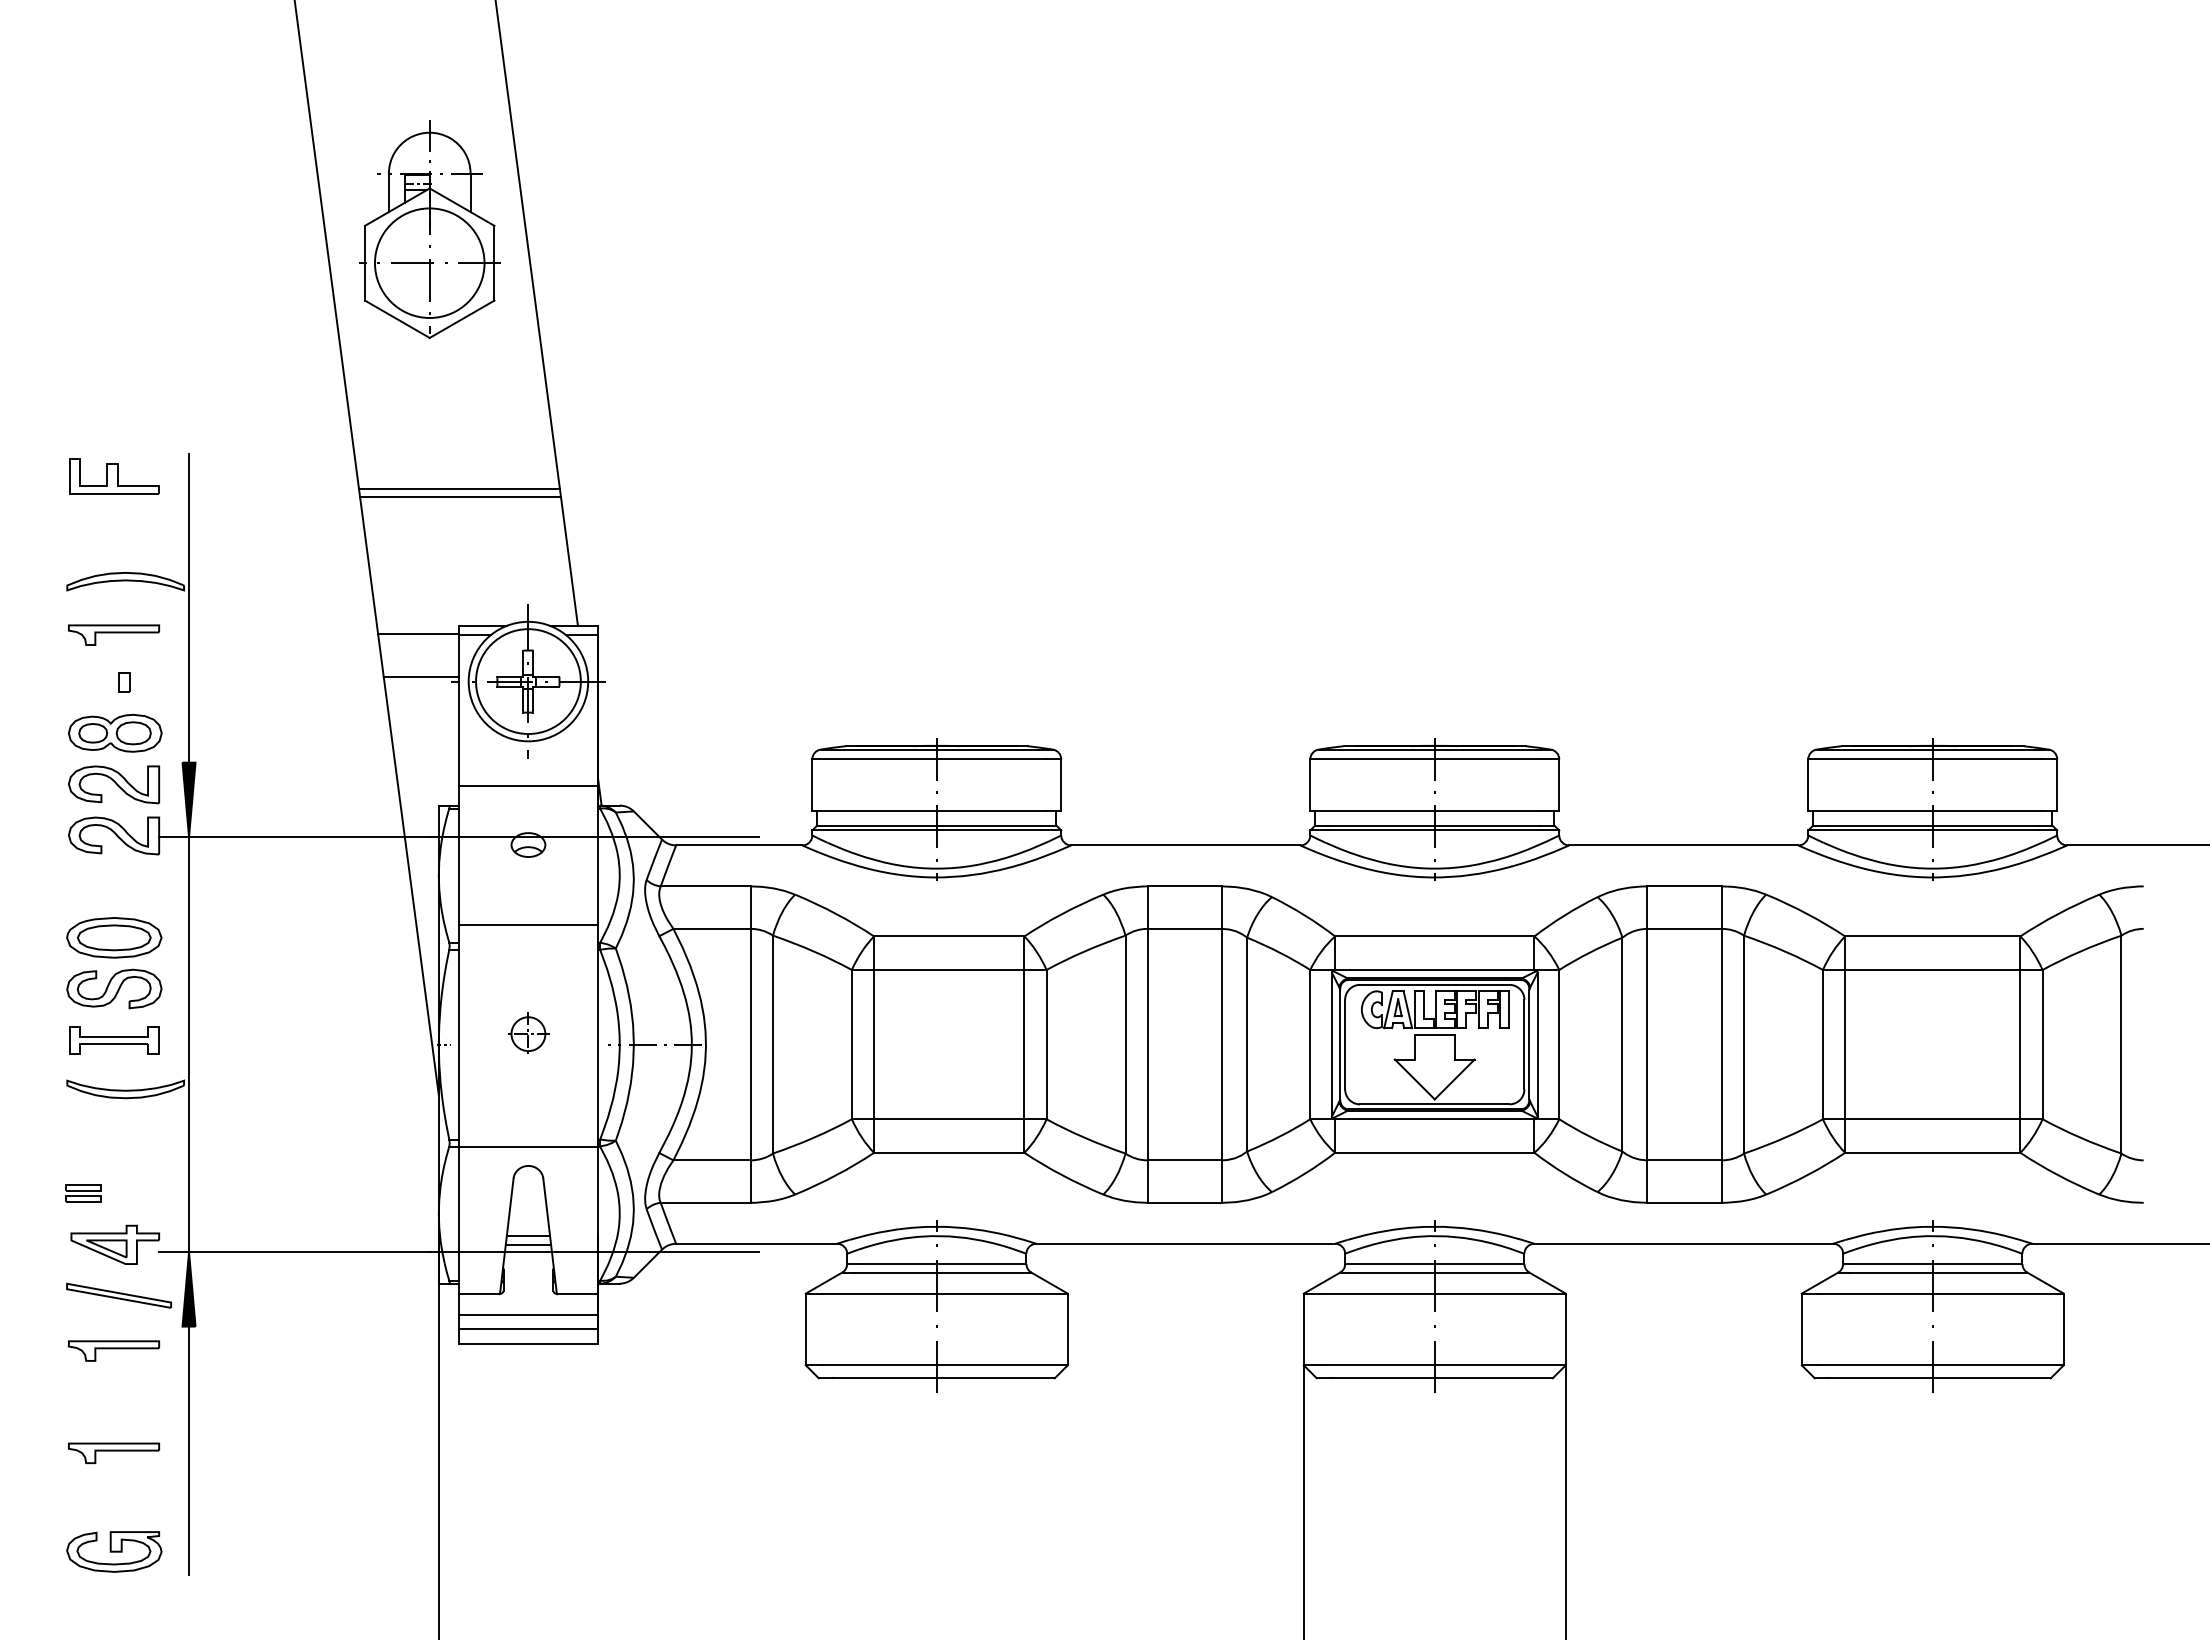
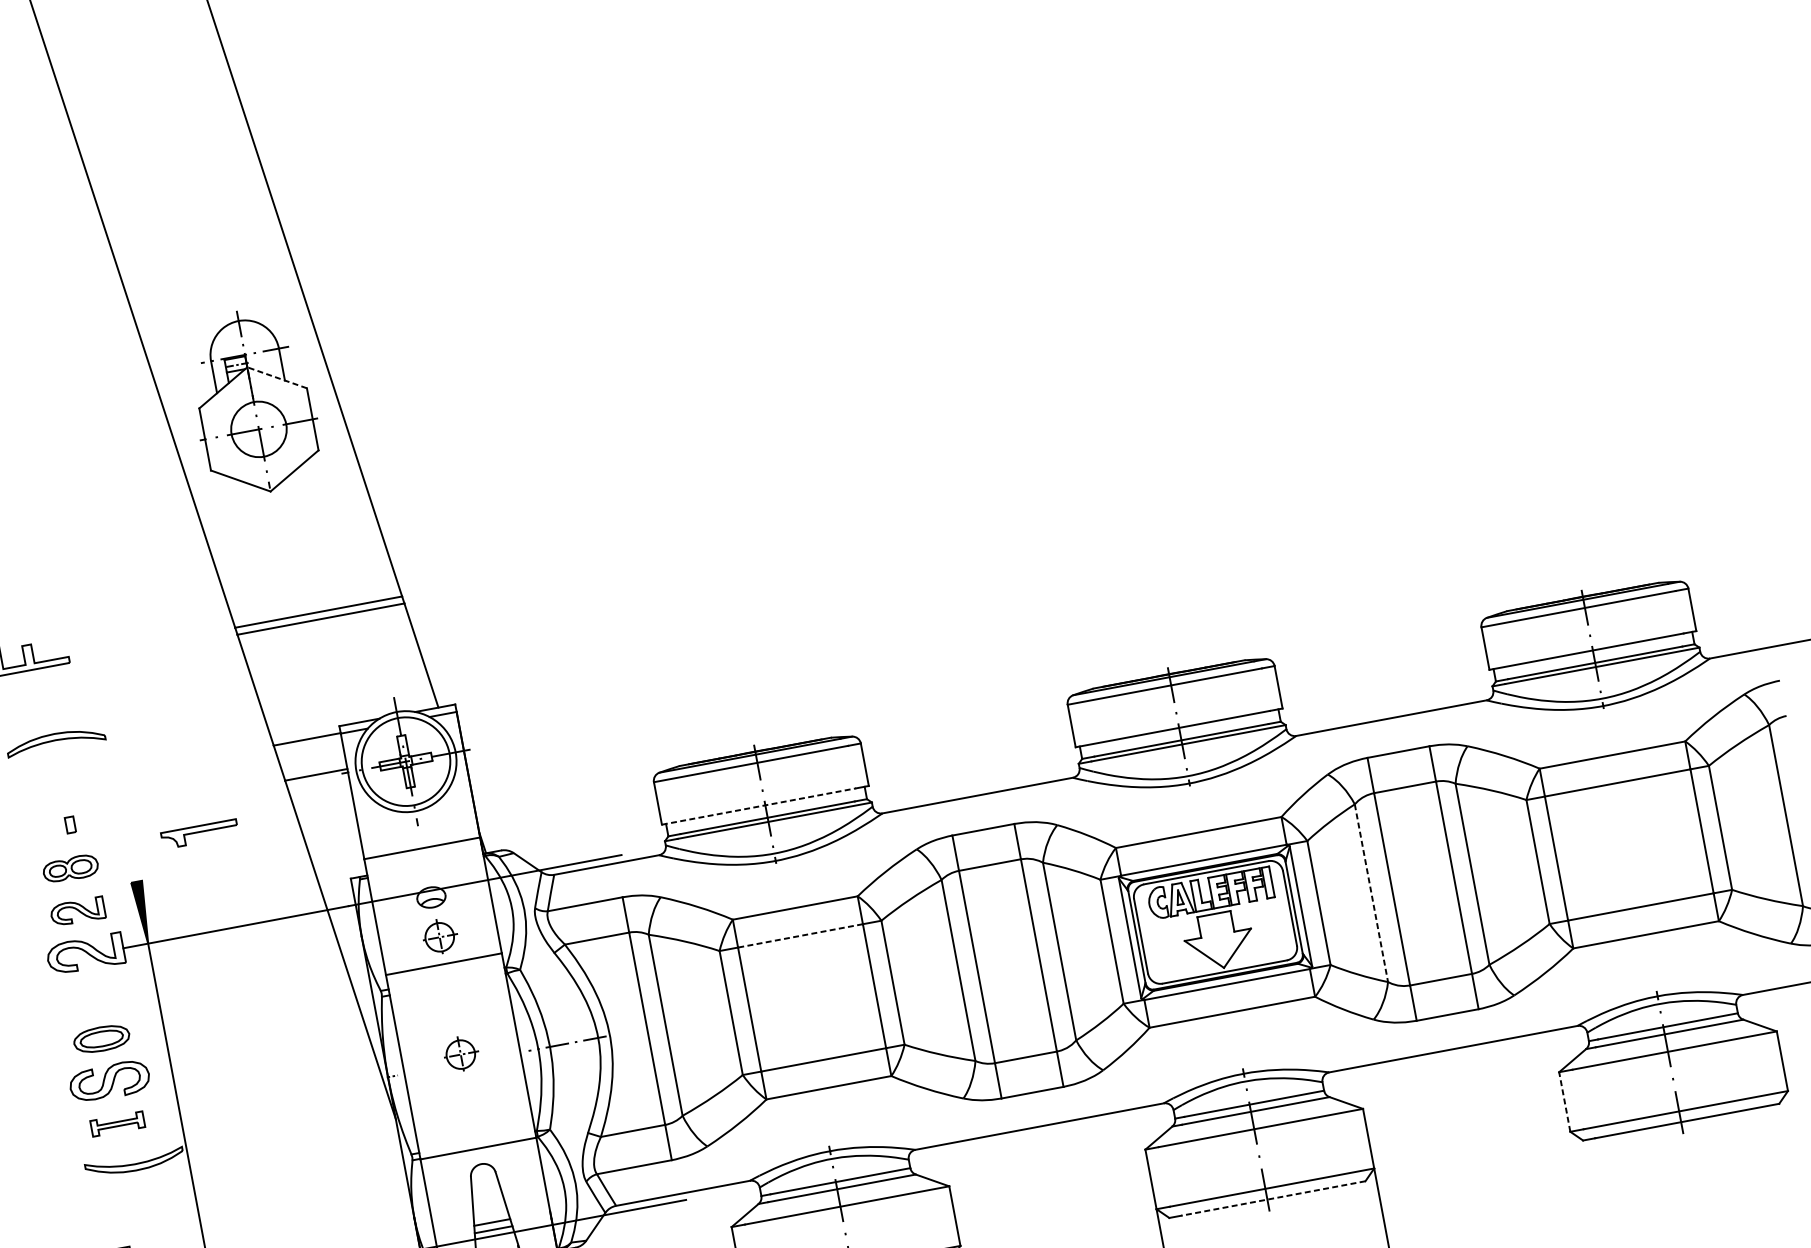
line: (461, 206) -> (276, 377), solid -> dashed
circle: (429, 262) -> (258, 428), size x0.6
line: (189, 608) -> (113, 753), removed
part: (114, 634) -> (200, 833), moved
part: (115, 732) -> (70, 868), size x0.7
part: (114, 784) -> (78, 911), size x0.7
line: (929, 810) -> (759, 806), solid -> dashed
part: (529, 891) -> (439, 935), added
part: (114, 937) -> (101, 1038), size x0.7
line: (948, 970) -> (799, 936), solid -> dashed
part: (114, 1040) -> (117, 1124), size x0.7
line: (1622, 1044) -> (1371, 893), solid -> dashed
line: (1801, 1329) -> (1564, 1102), solid -> dashed
line: (1442, 1378) -> (1273, 1198), solid -> dashed

